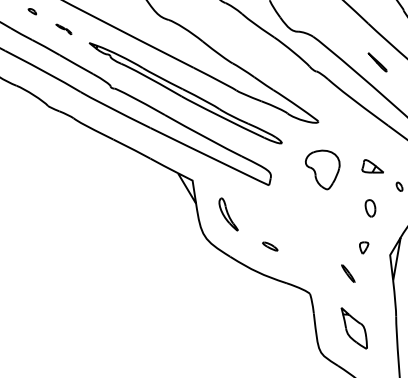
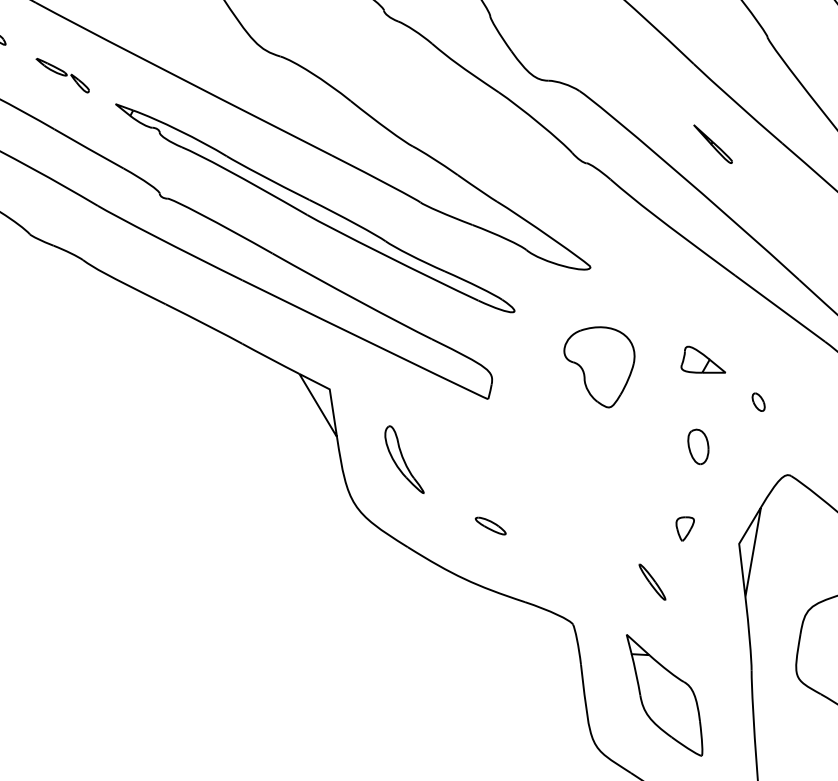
part: (63, 29) -> (62, 76), size x1.67
part: (354, 328) -> (665, 695), size x1.43

